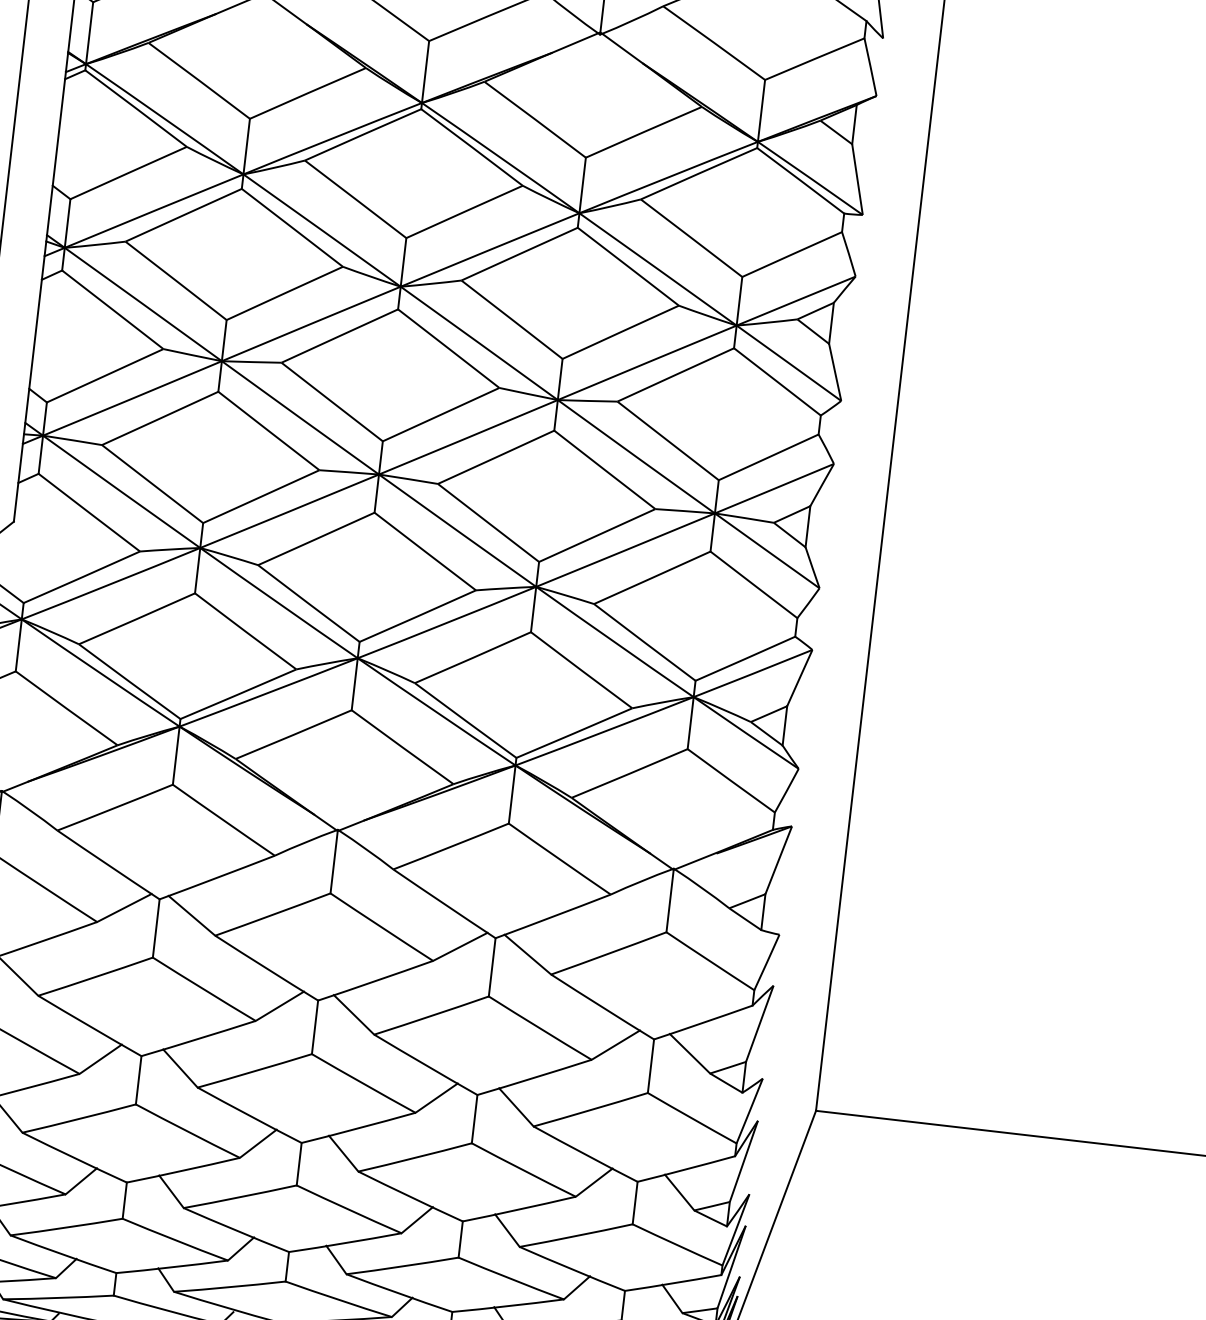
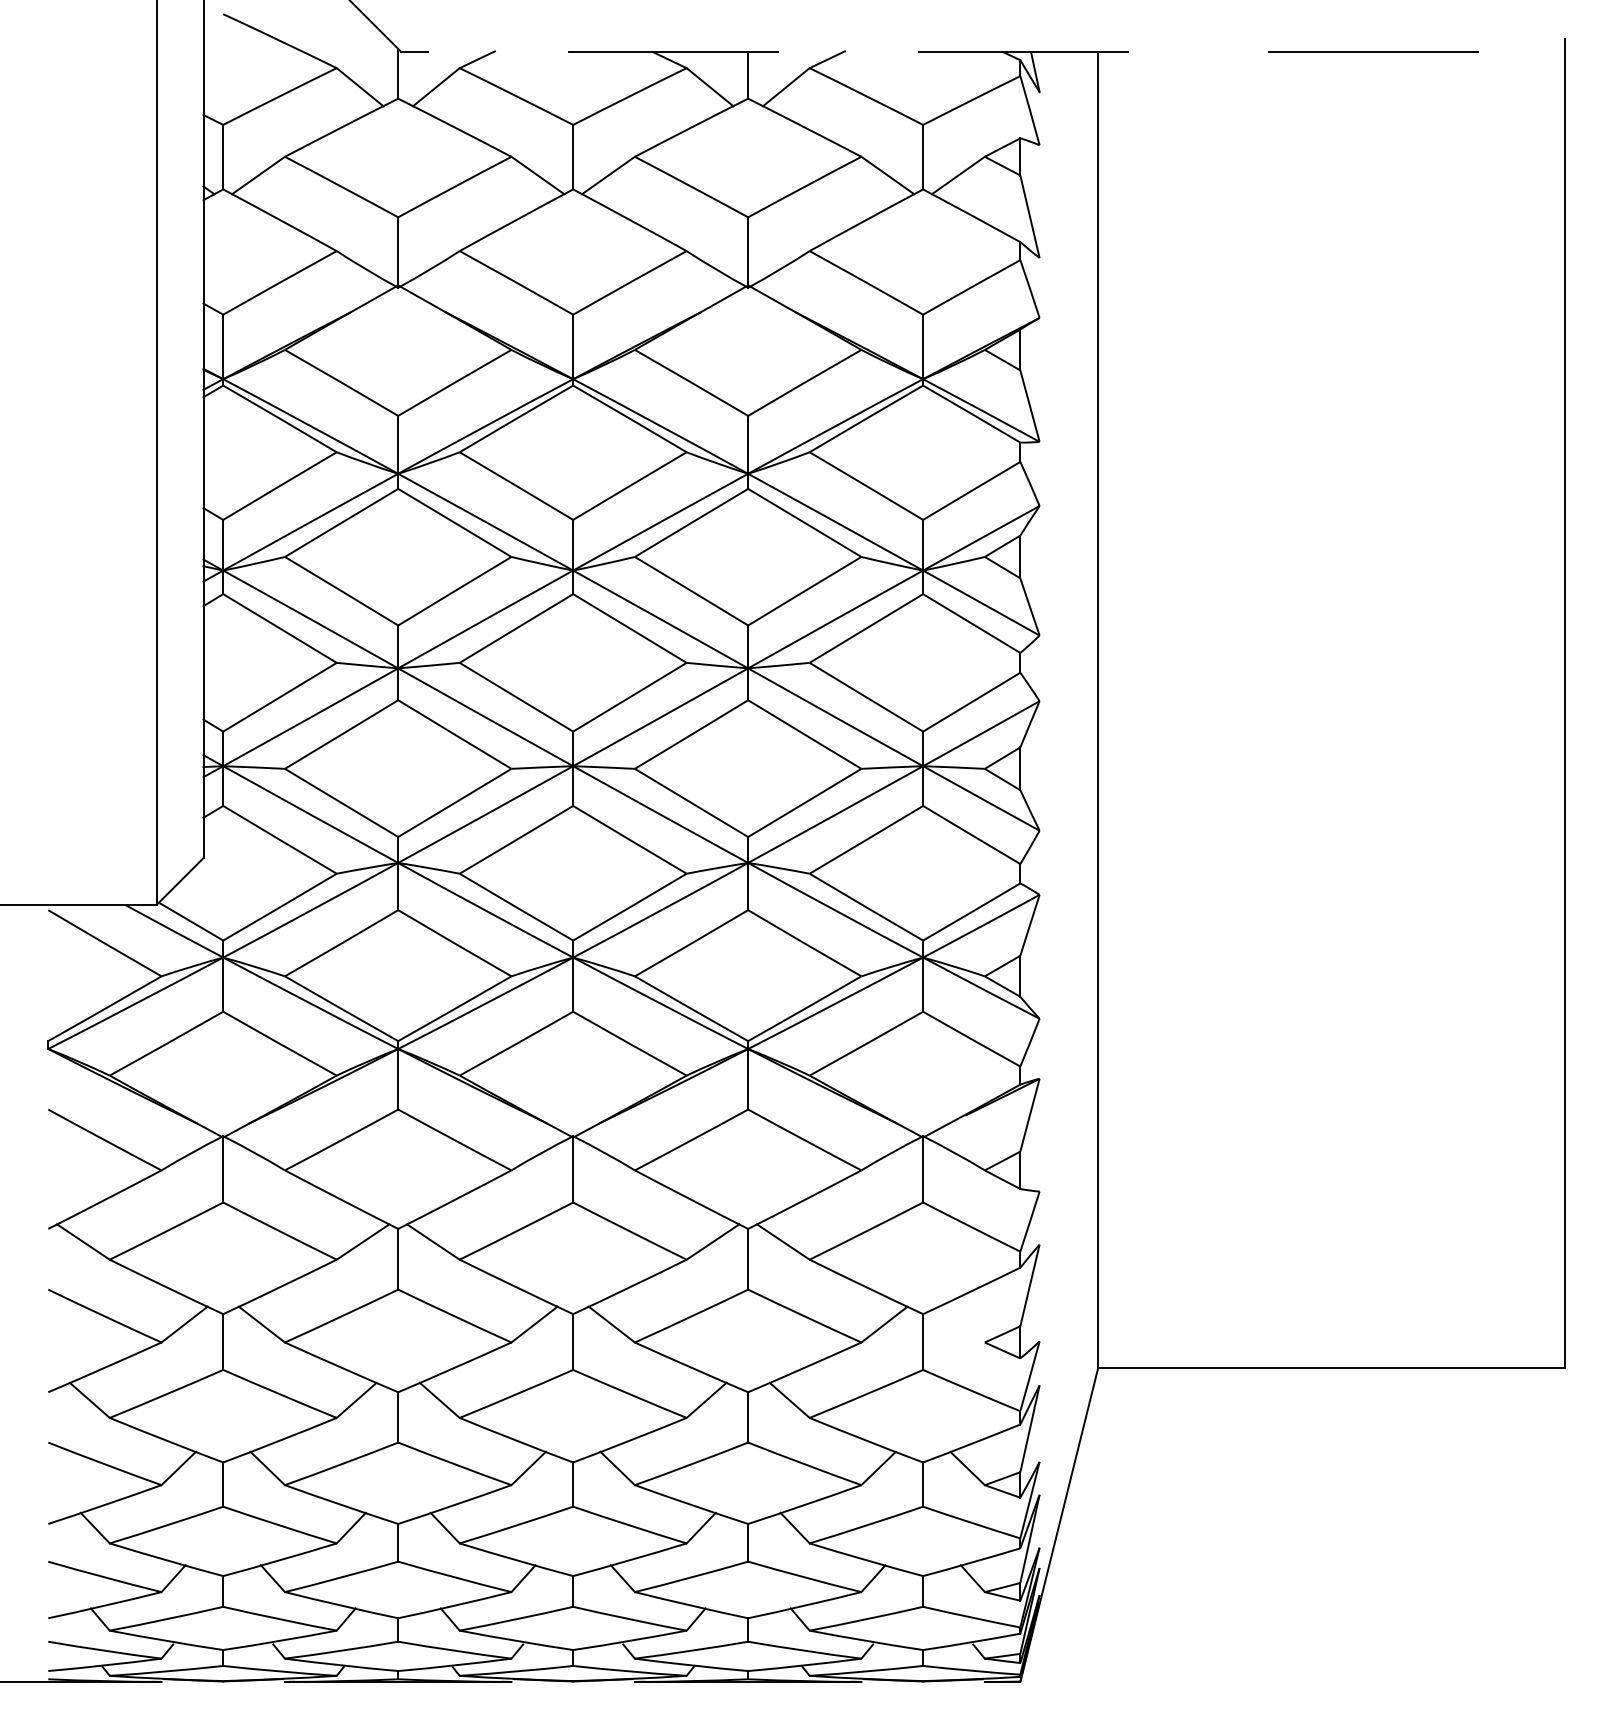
line: (689, 1053) -> (961, 1324), removed

